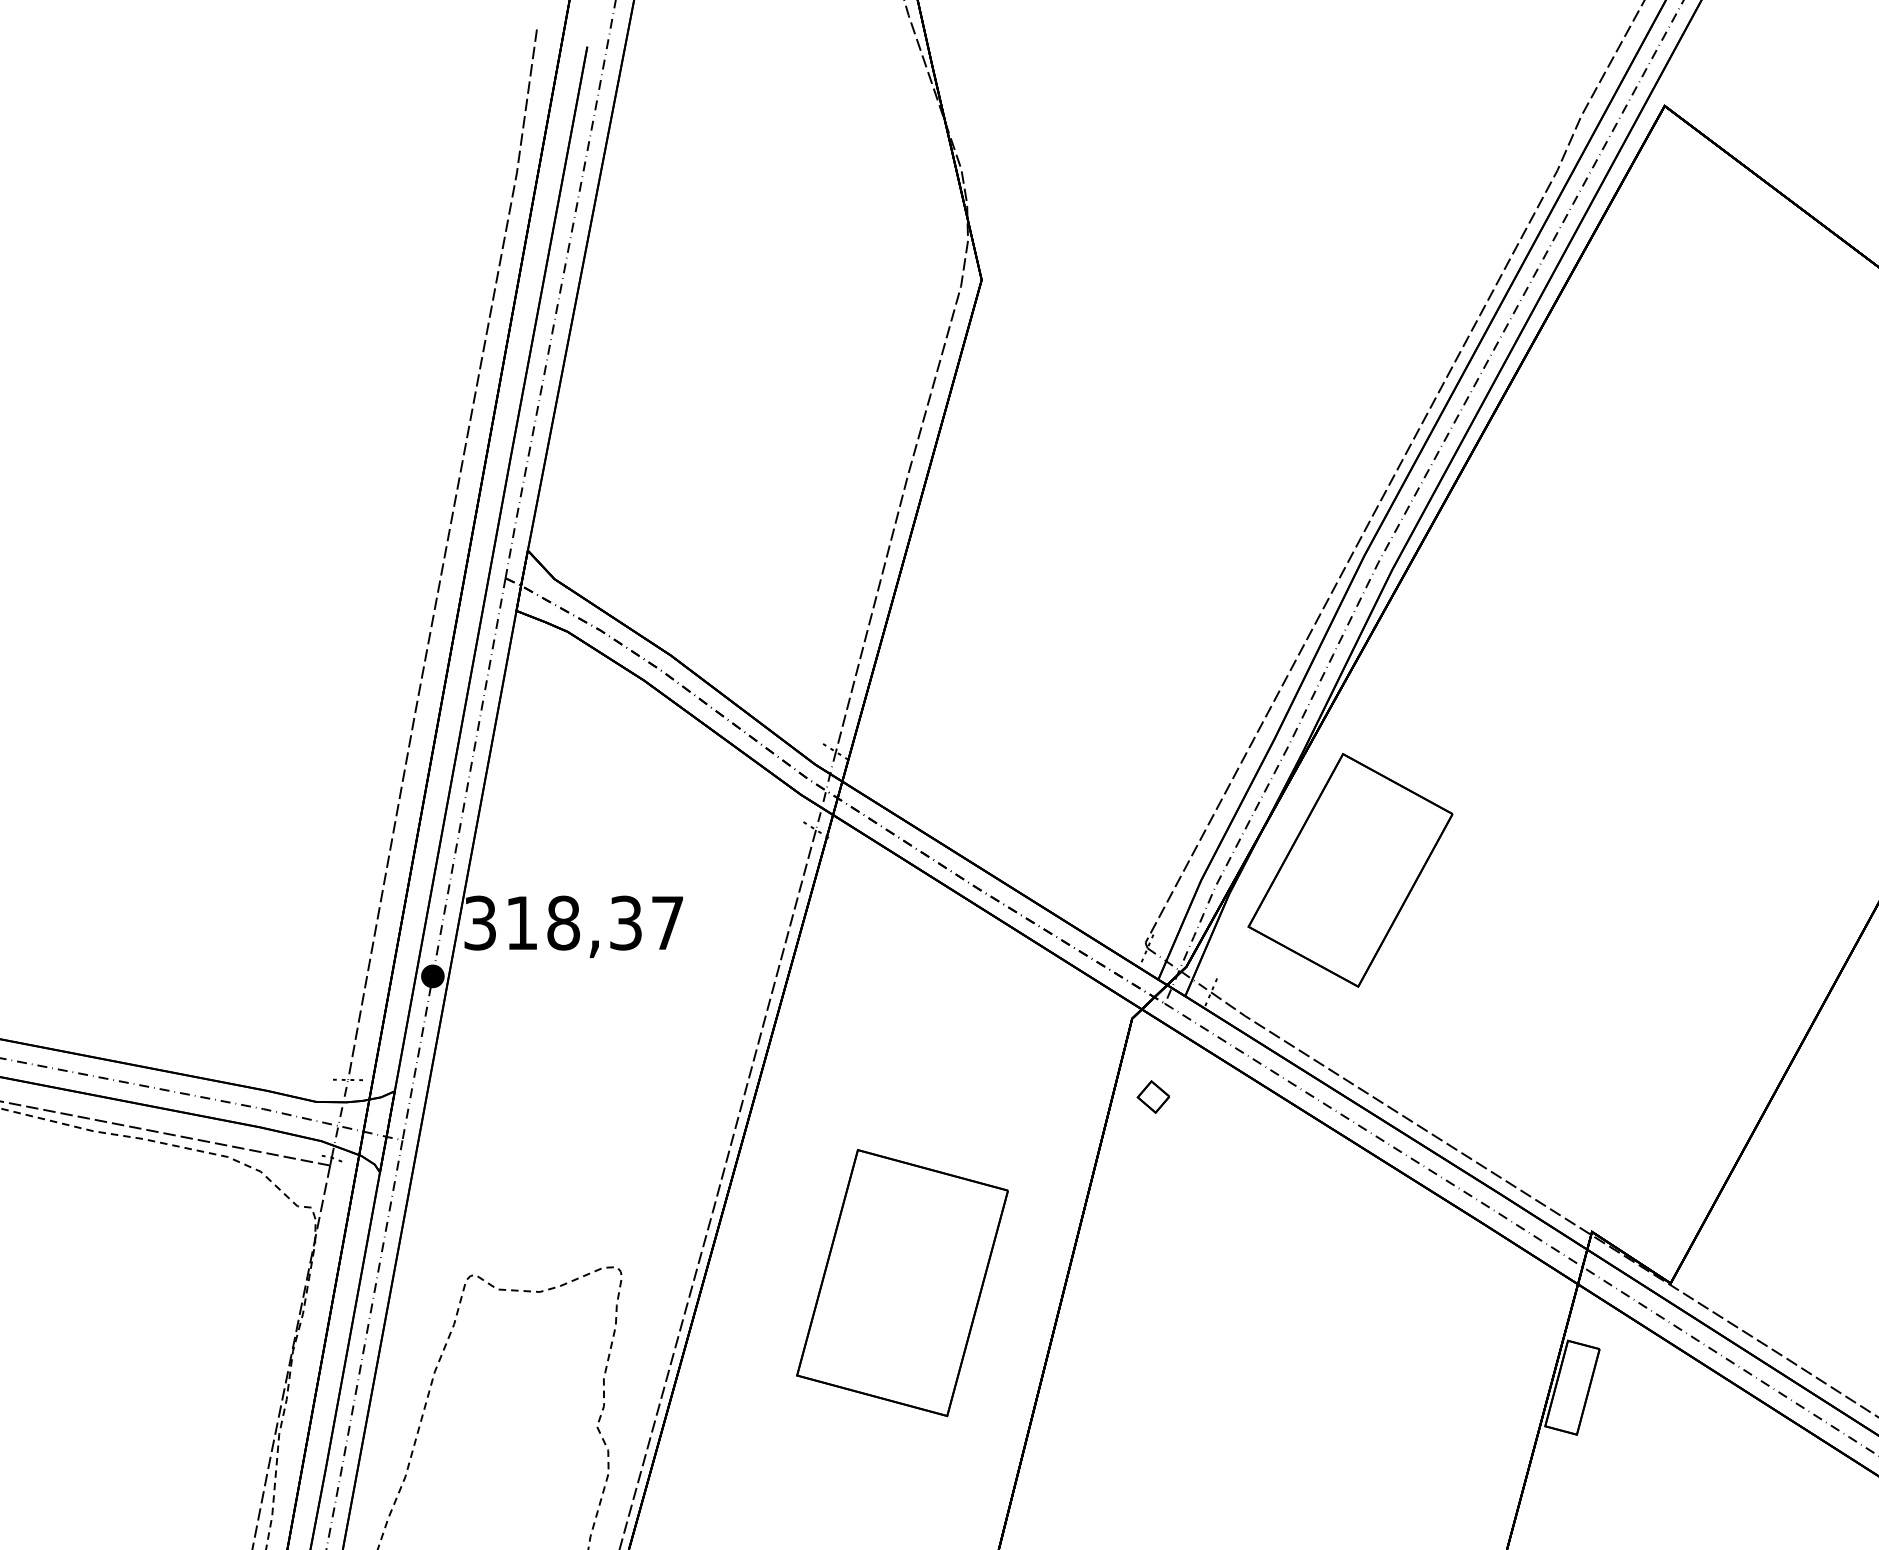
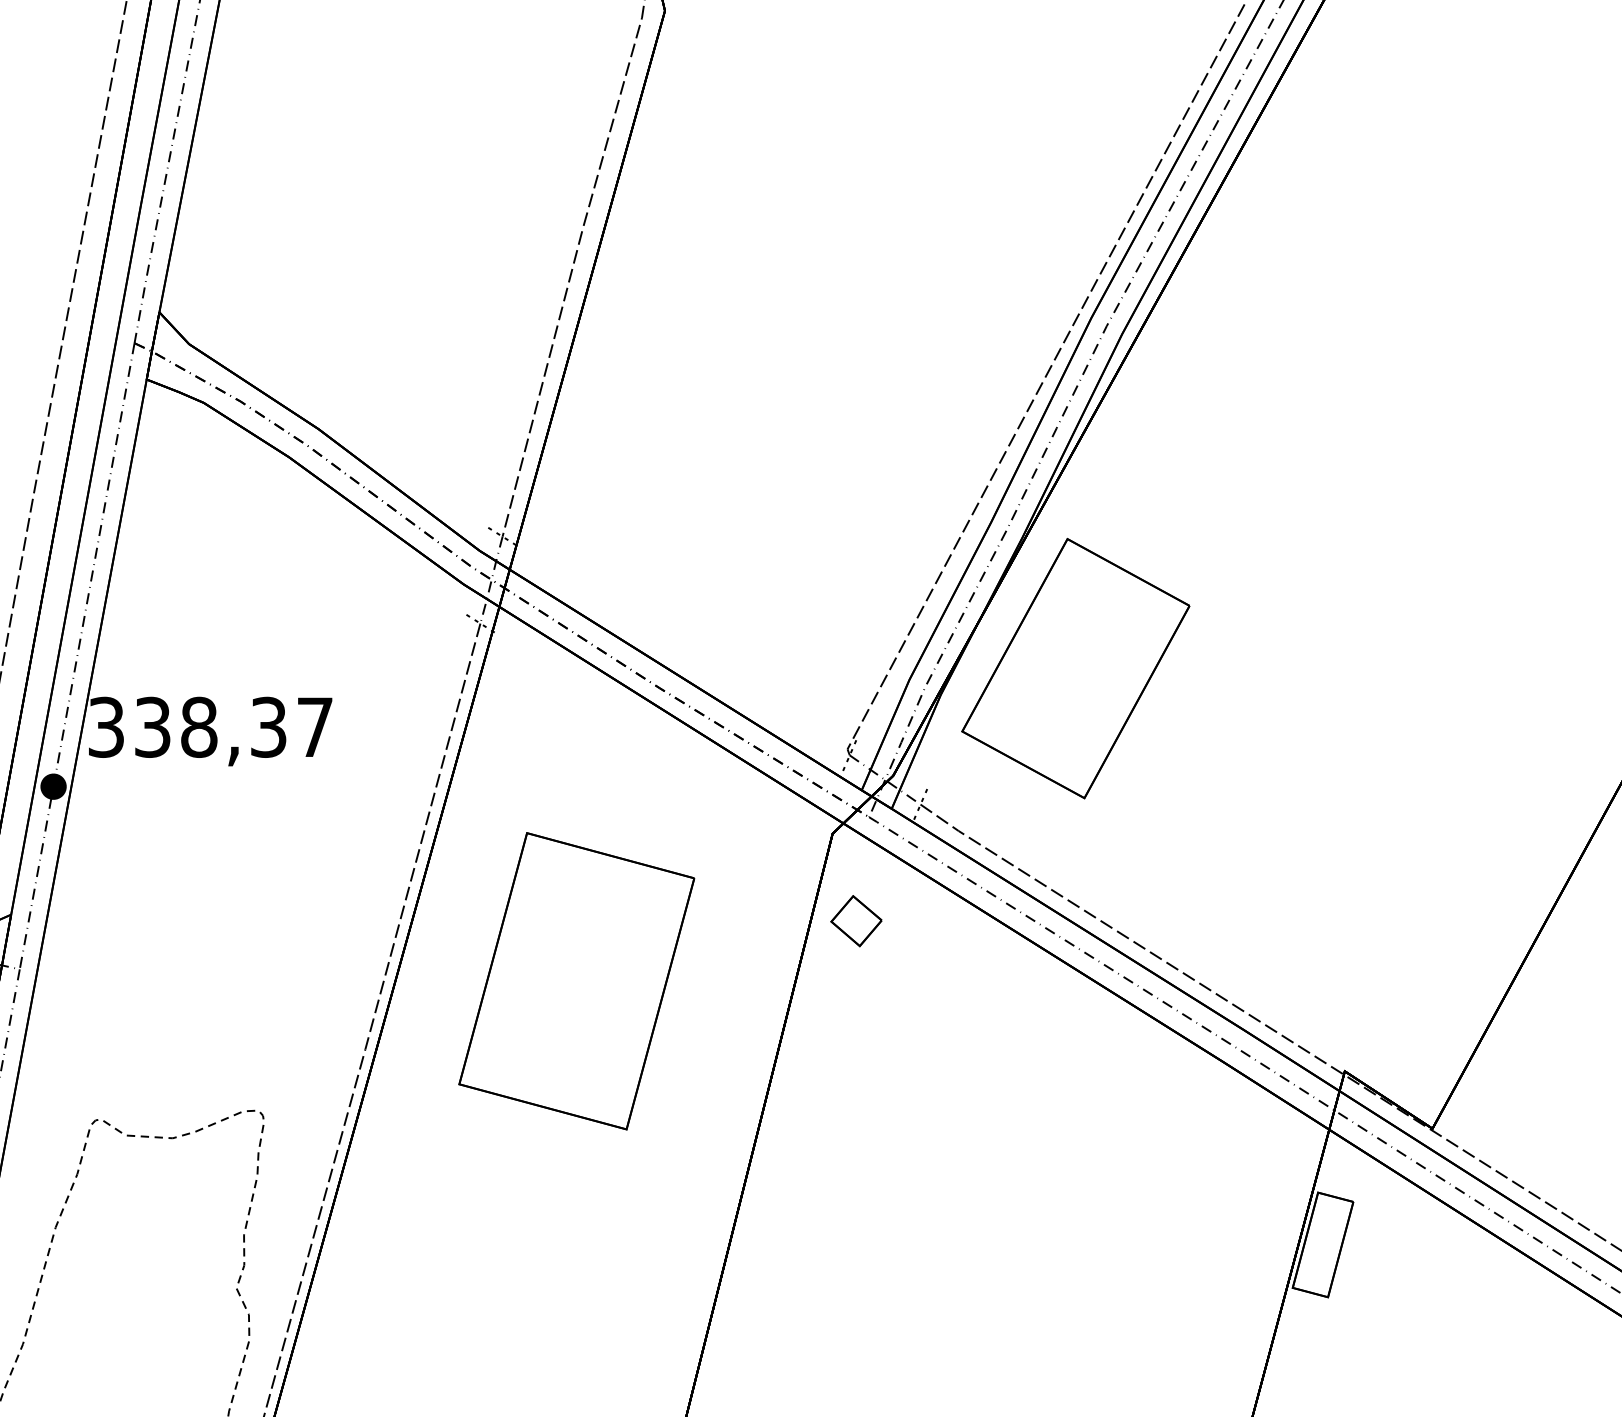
text: (521, 922) -> (152, 726), 318,37 -> 338,37
part: (1153, 1096) -> (856, 920), size x1.43
part: (902, 1283) -> (576, 981), moved

